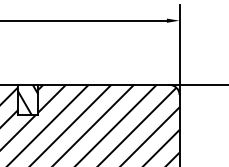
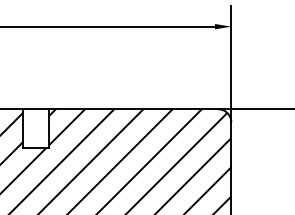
hatch: (28, 99) -> (36, 128), removed

